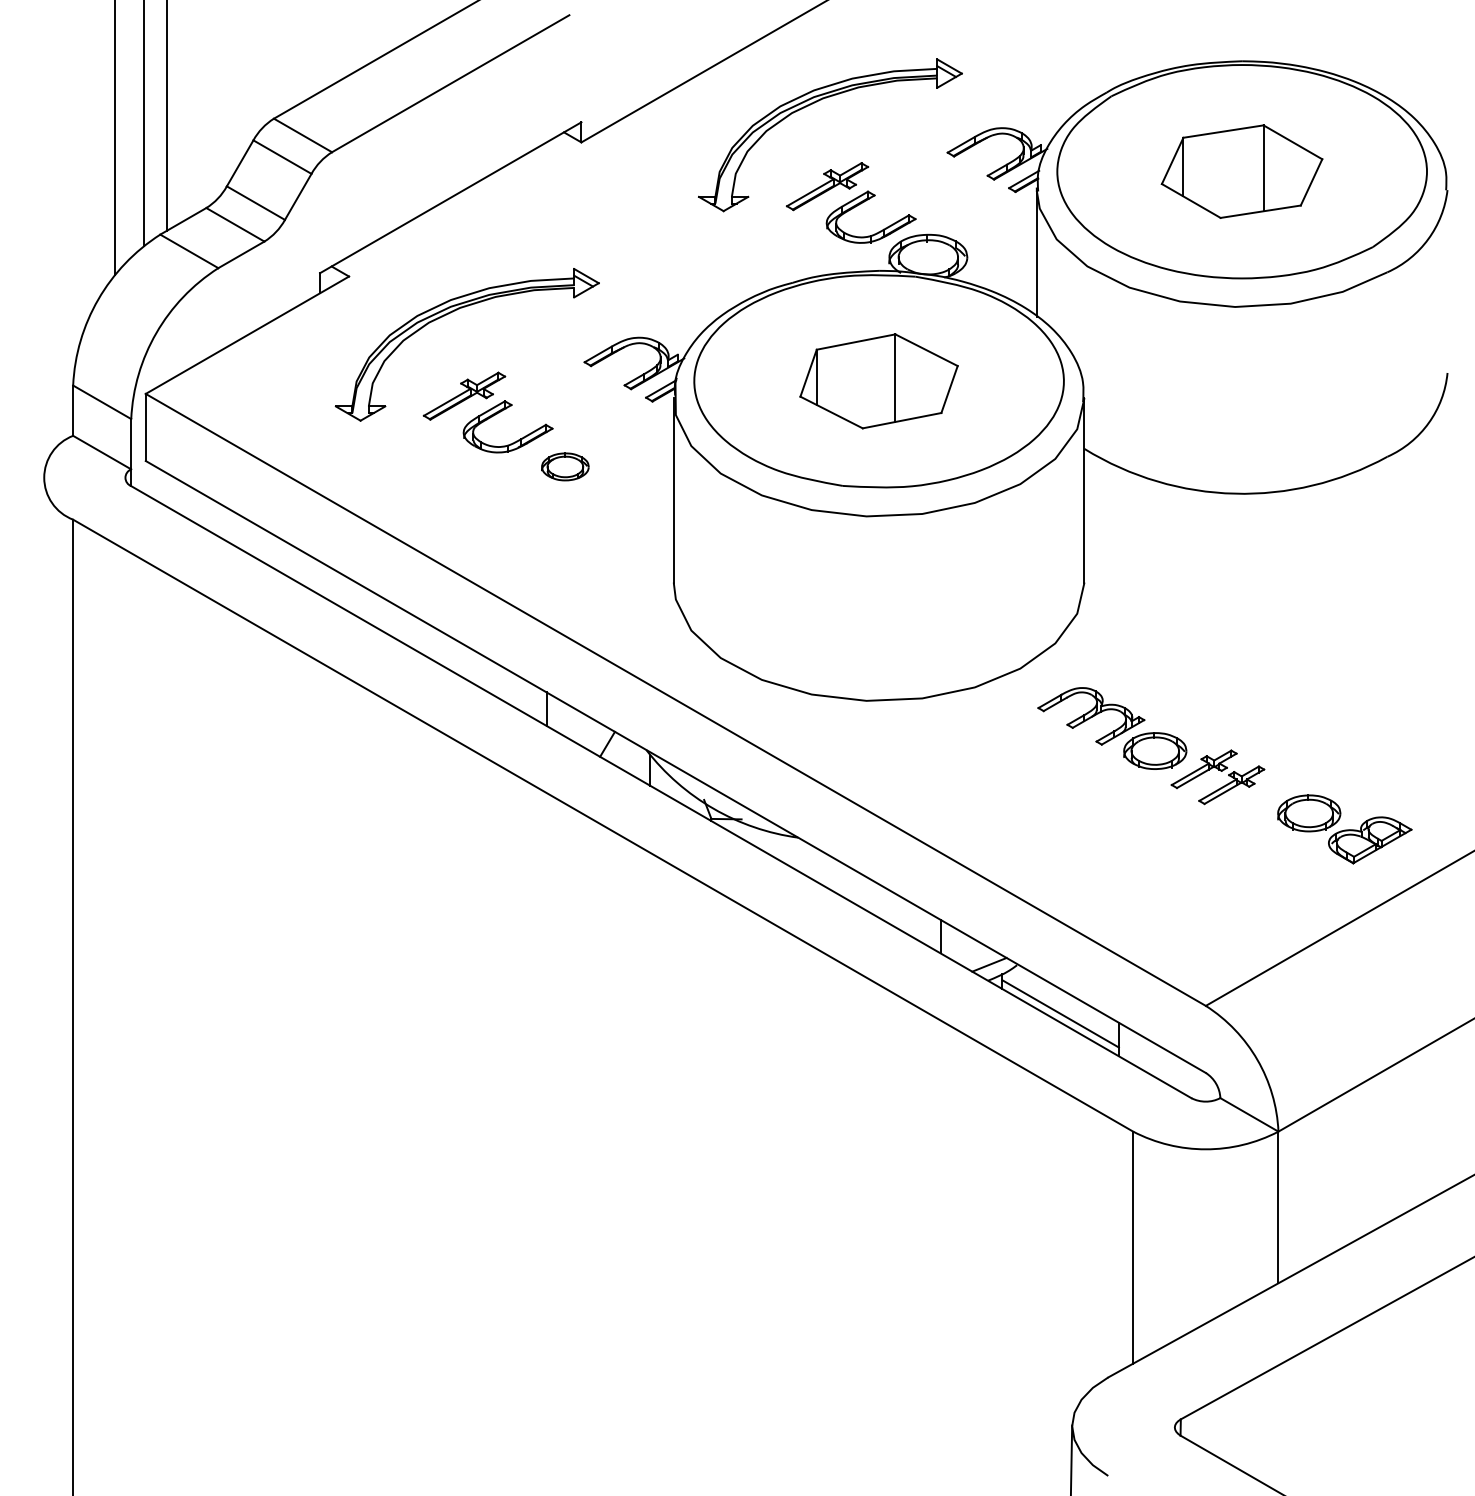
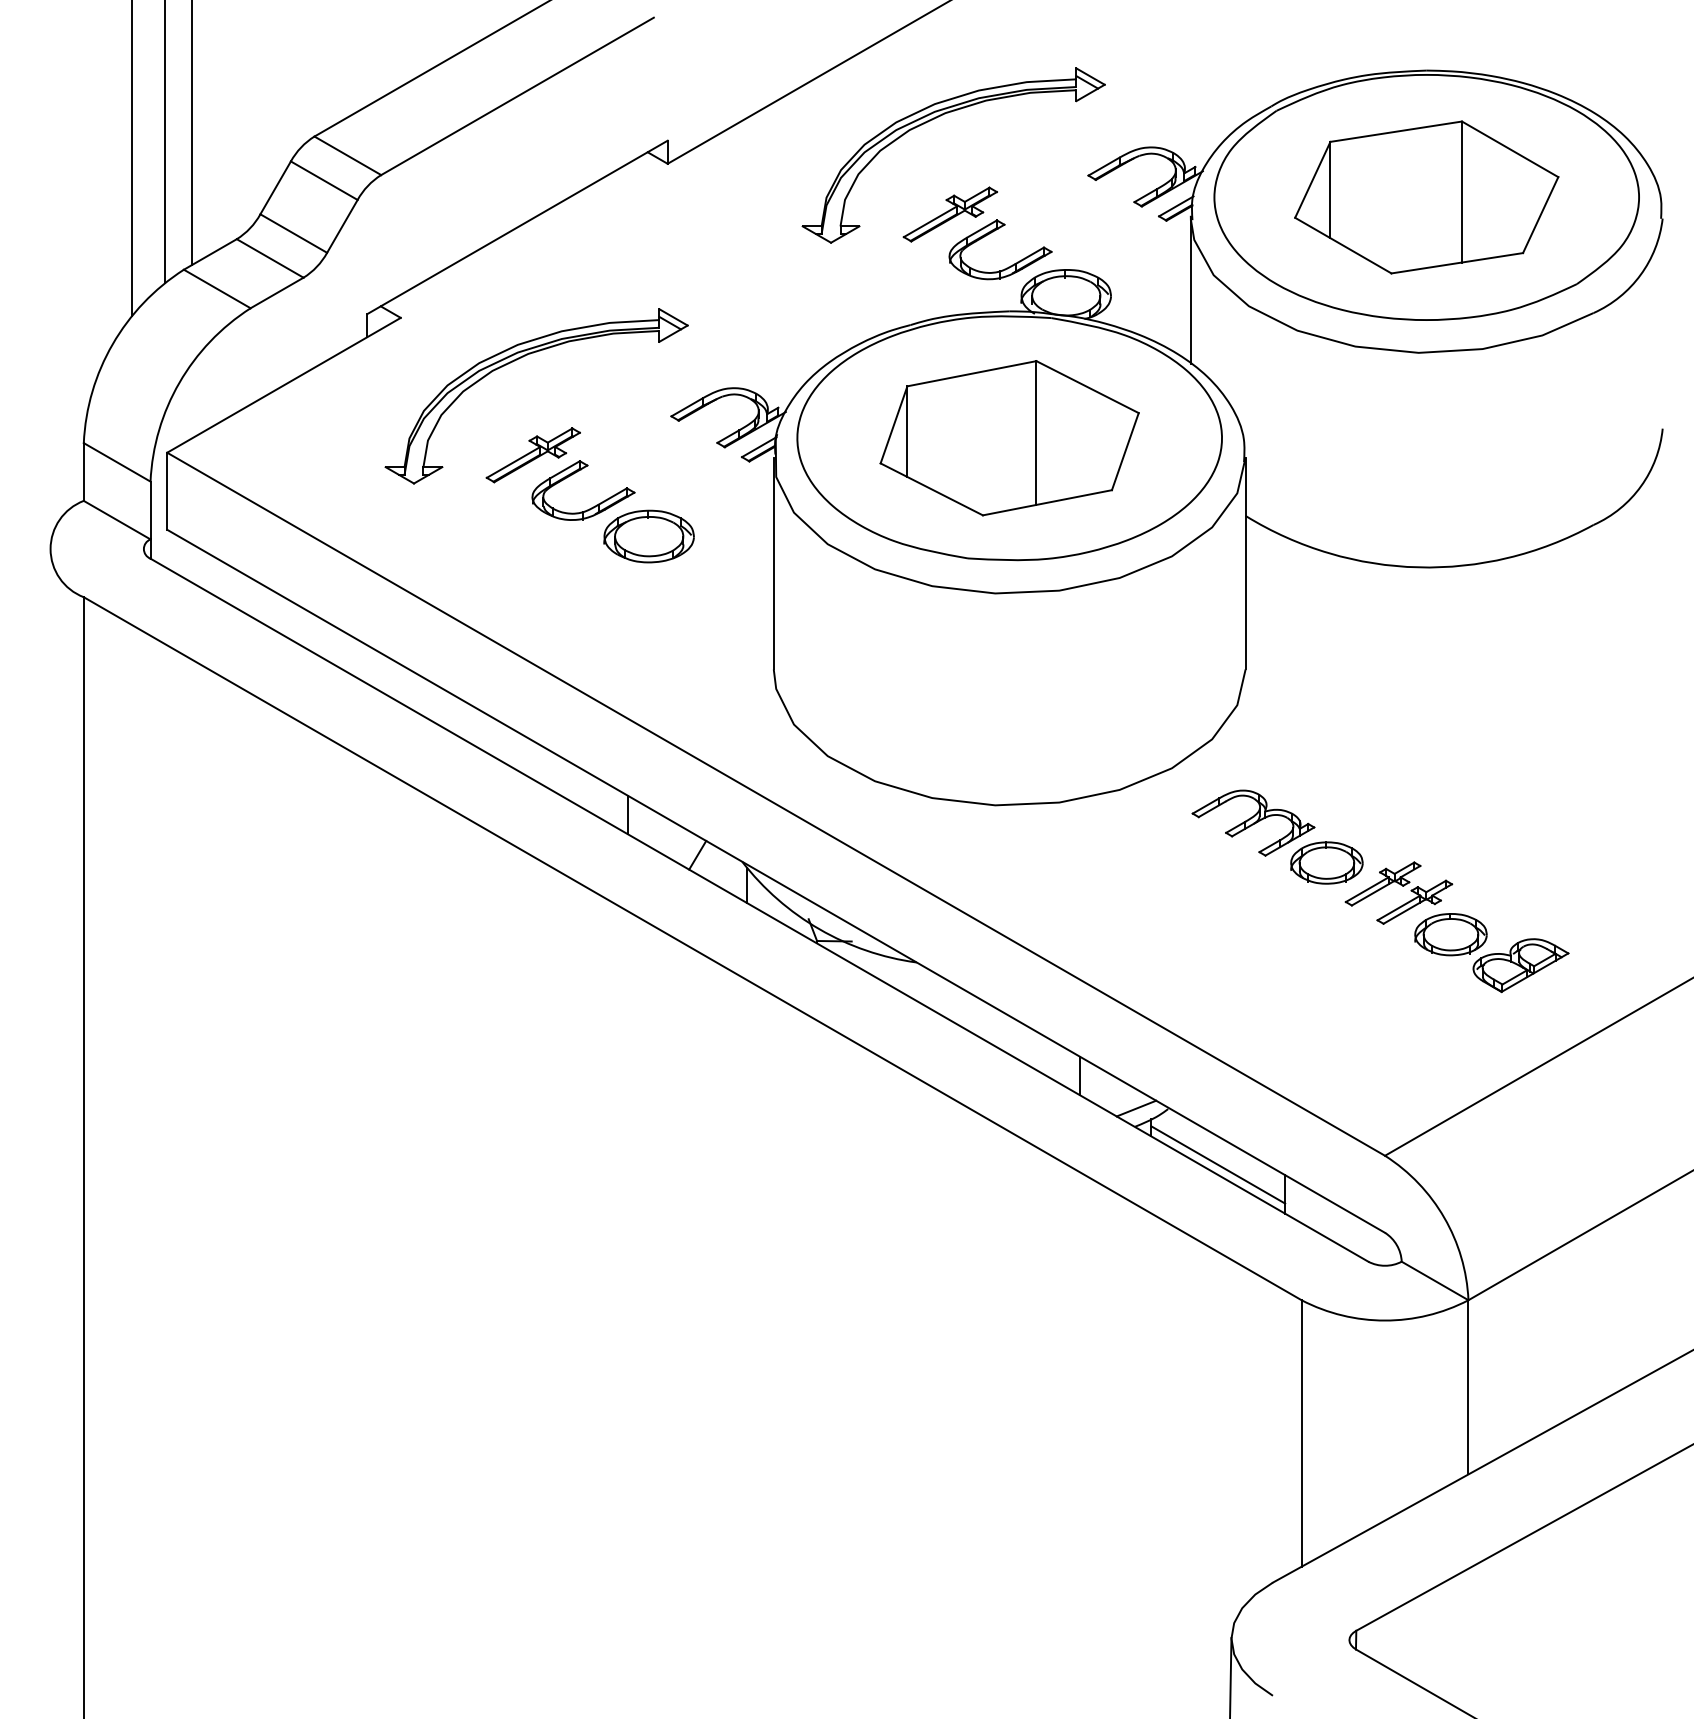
part: (1241, 171) -> (1425, 197), size x1.43
part: (878, 381) -> (1008, 438), size x1.43
part: (565, 466) -> (649, 536), size x1.67
part: (1344, 829) -> (1491, 953), moved

